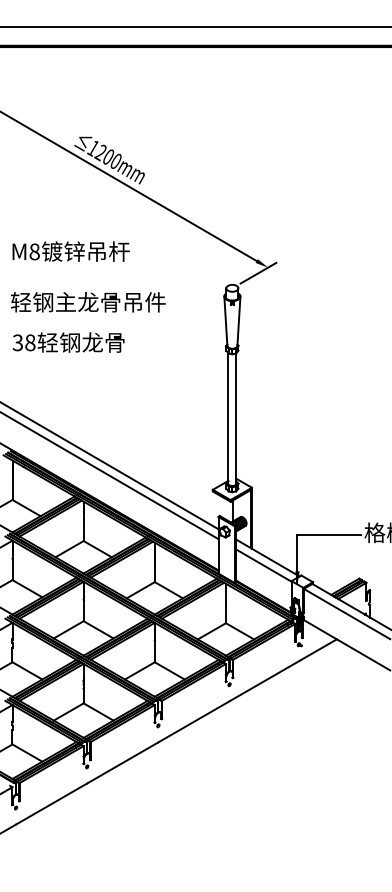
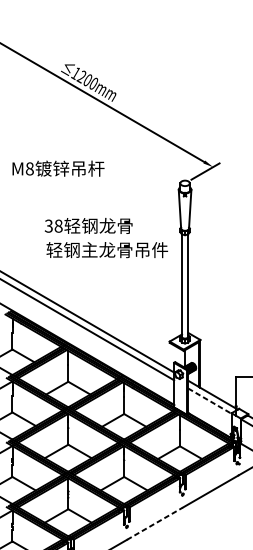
text: (70, 251) -> (57, 168), moved
text: (88, 302) -> (107, 250), moved
text: (68, 342) -> (88, 225), moved
line: (264, 565) -> (210, 400), solid -> dashed
line: (194, 721) -> (155, 523), solid -> dashed

